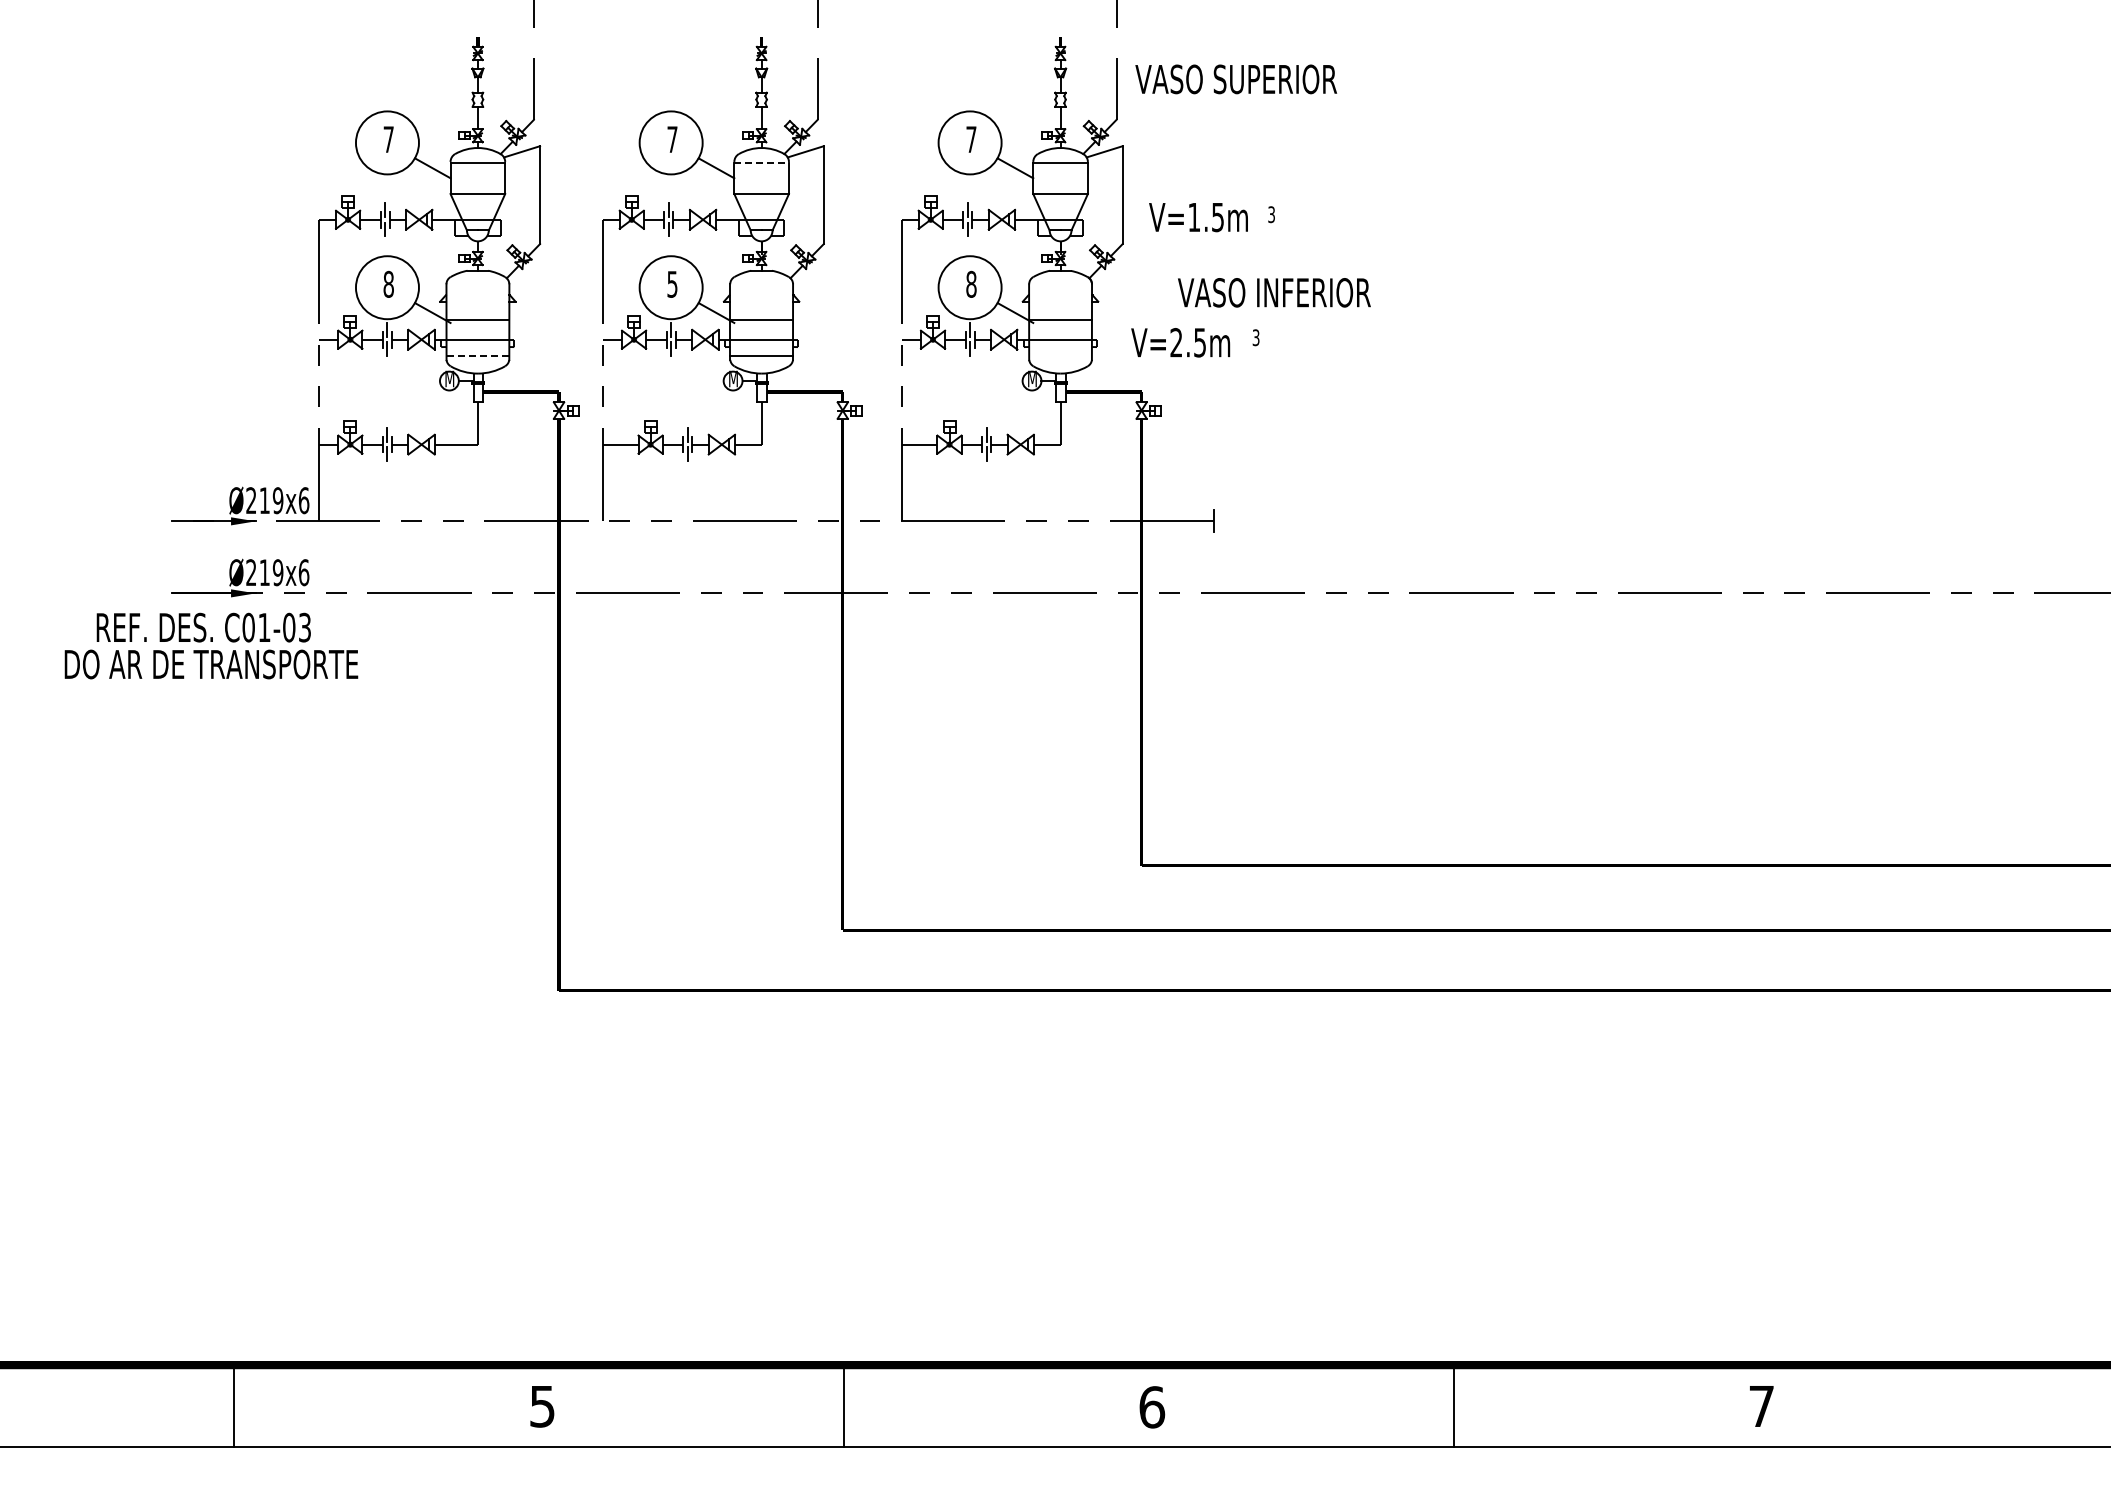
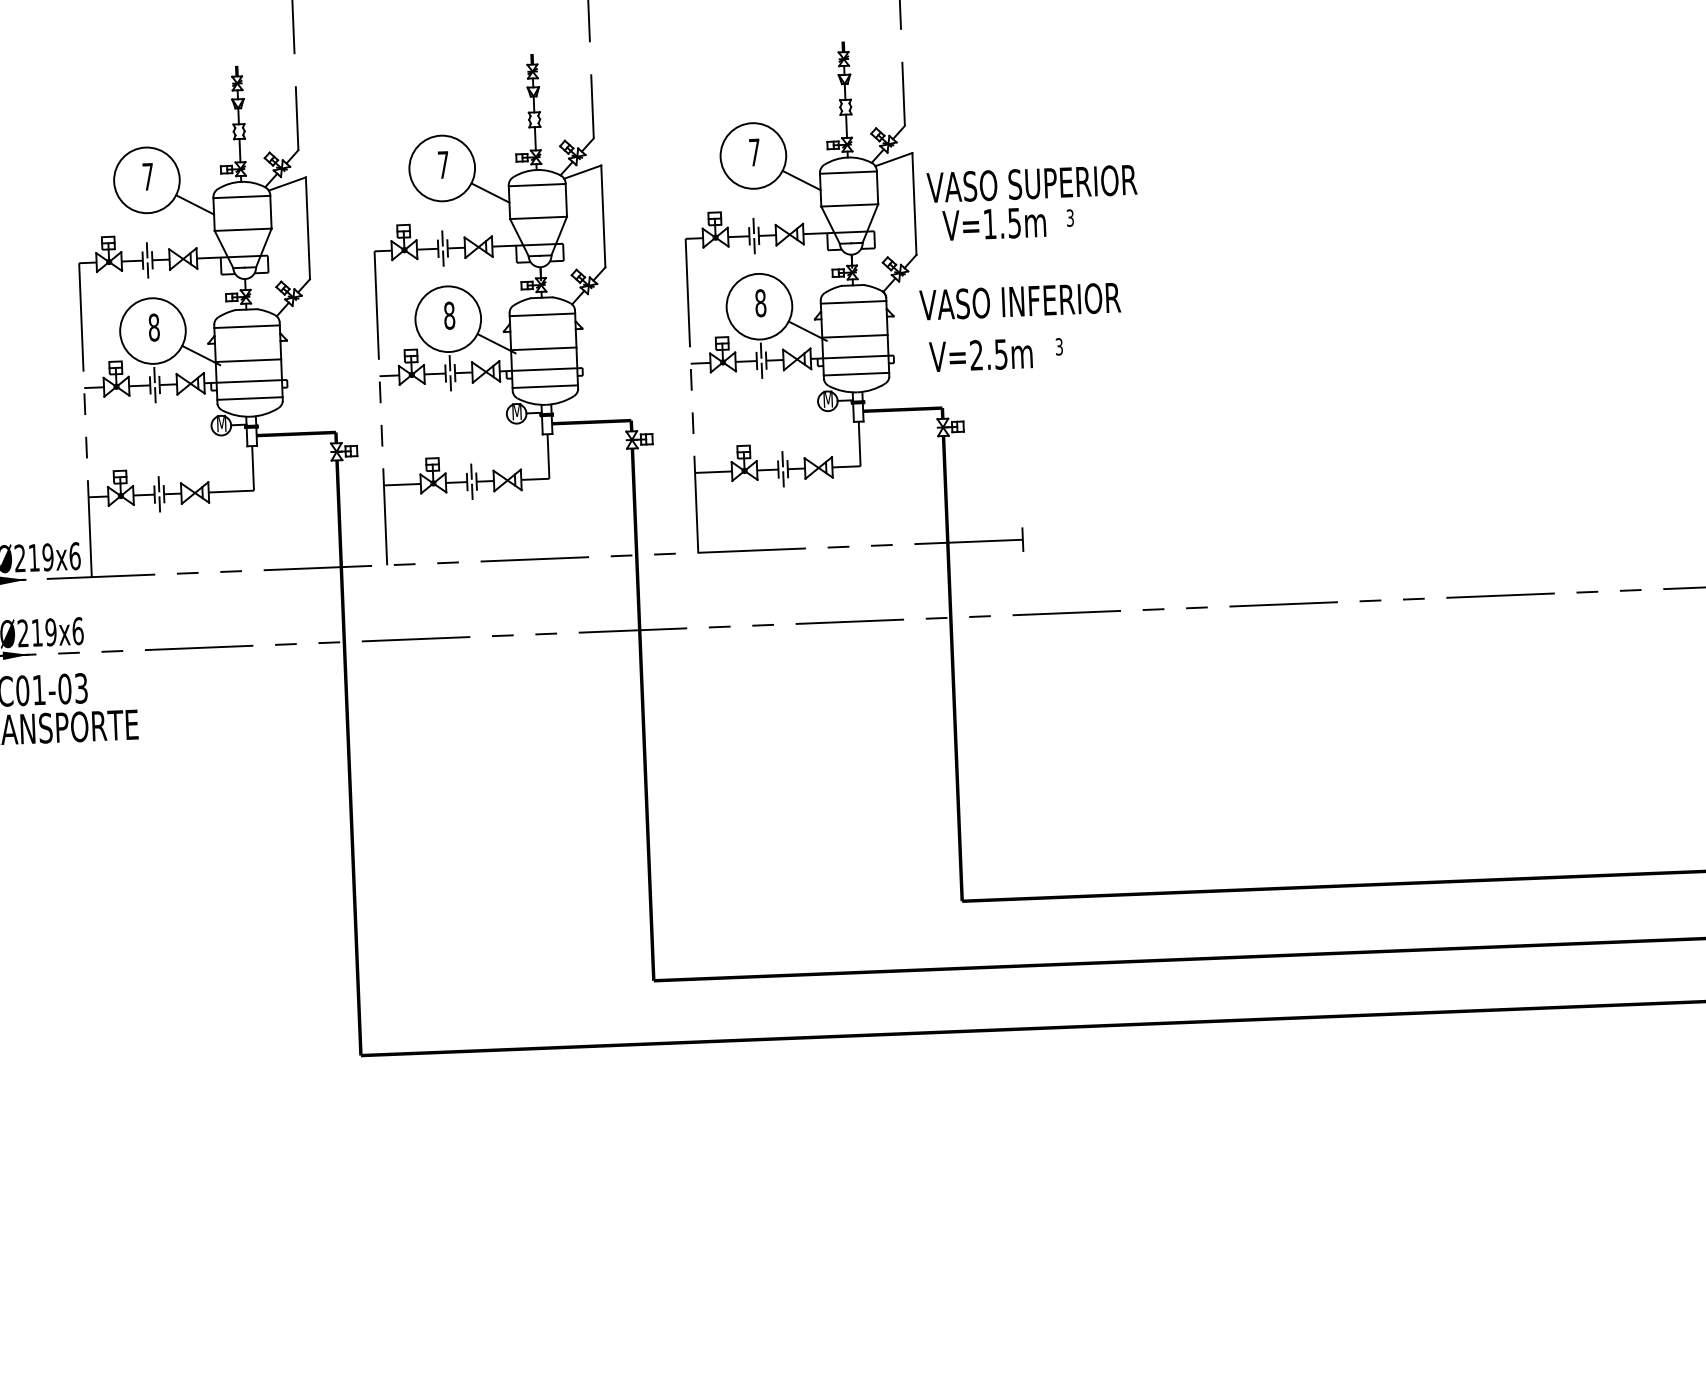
text: (1236, 79) -> (1032, 183), moved
line: (762, 162) -> (538, 185), dashed -> solid
text: (672, 283) -> (449, 314), 5 -> 8
line: (477, 287) -> (246, 327), added
line: (761, 287) -> (542, 315), added
line: (1060, 287) -> (853, 302), added
text: (1274, 292) -> (1020, 301), moved
line: (477, 356) -> (249, 398), dashed -> solid
line: (1060, 356) -> (856, 374), added

